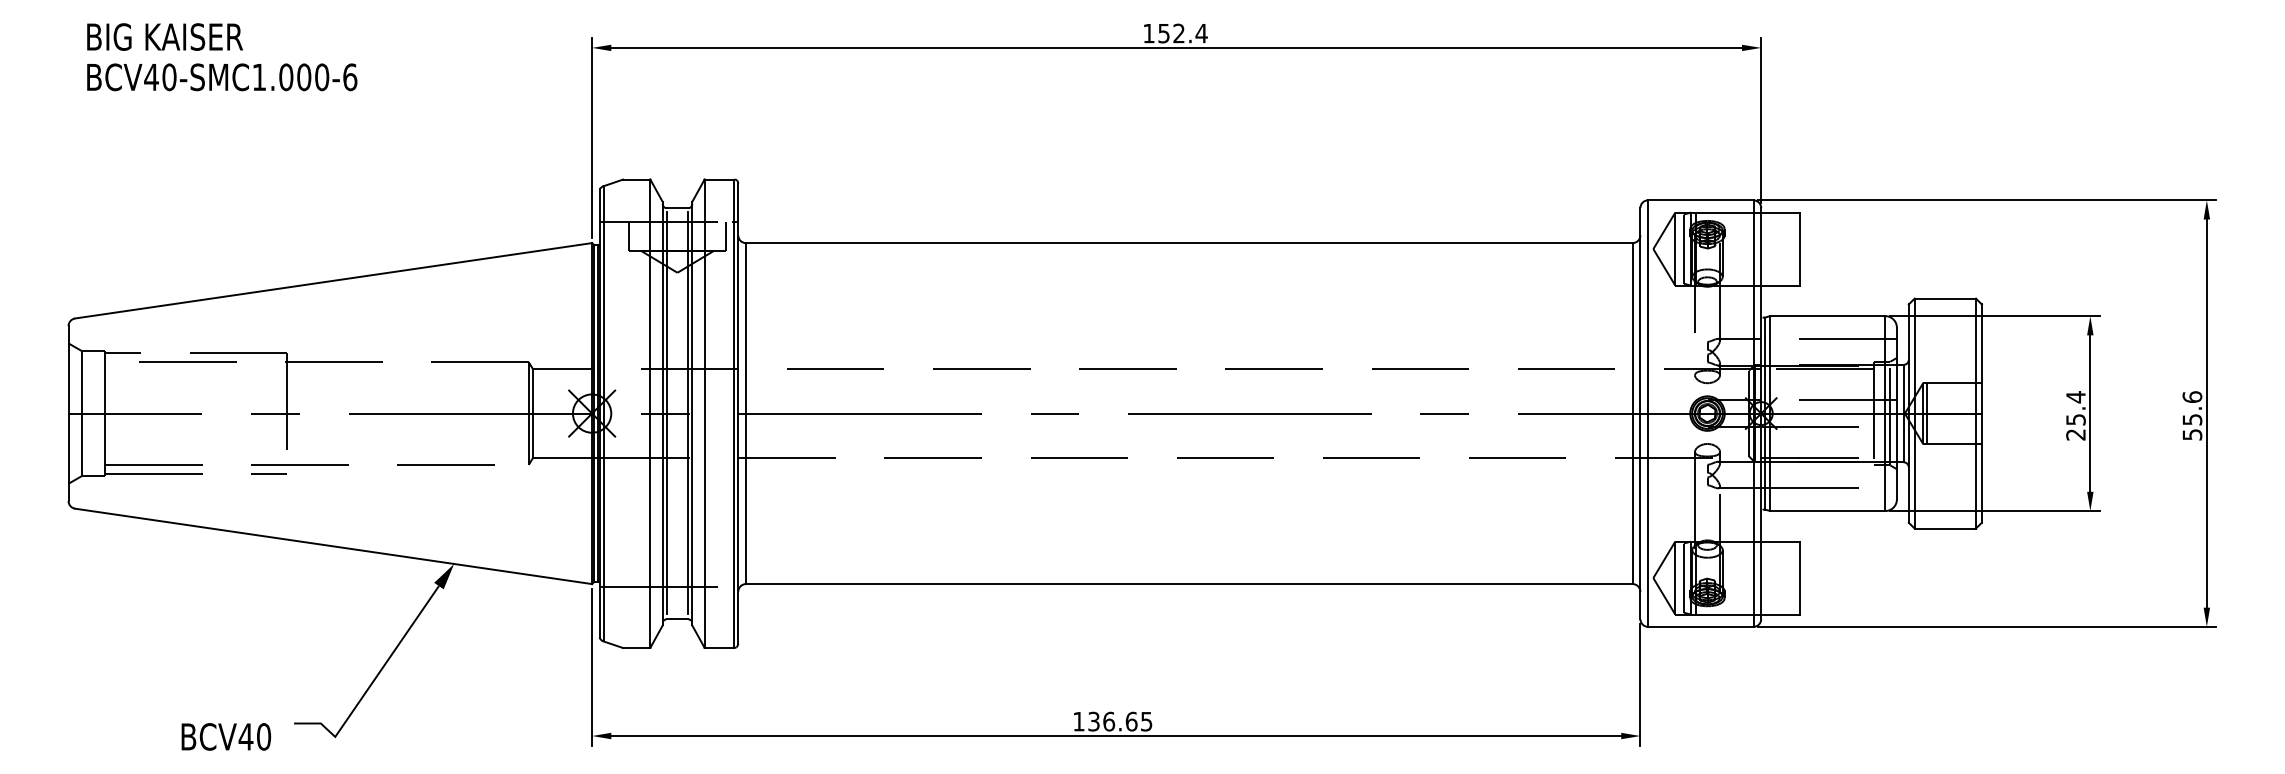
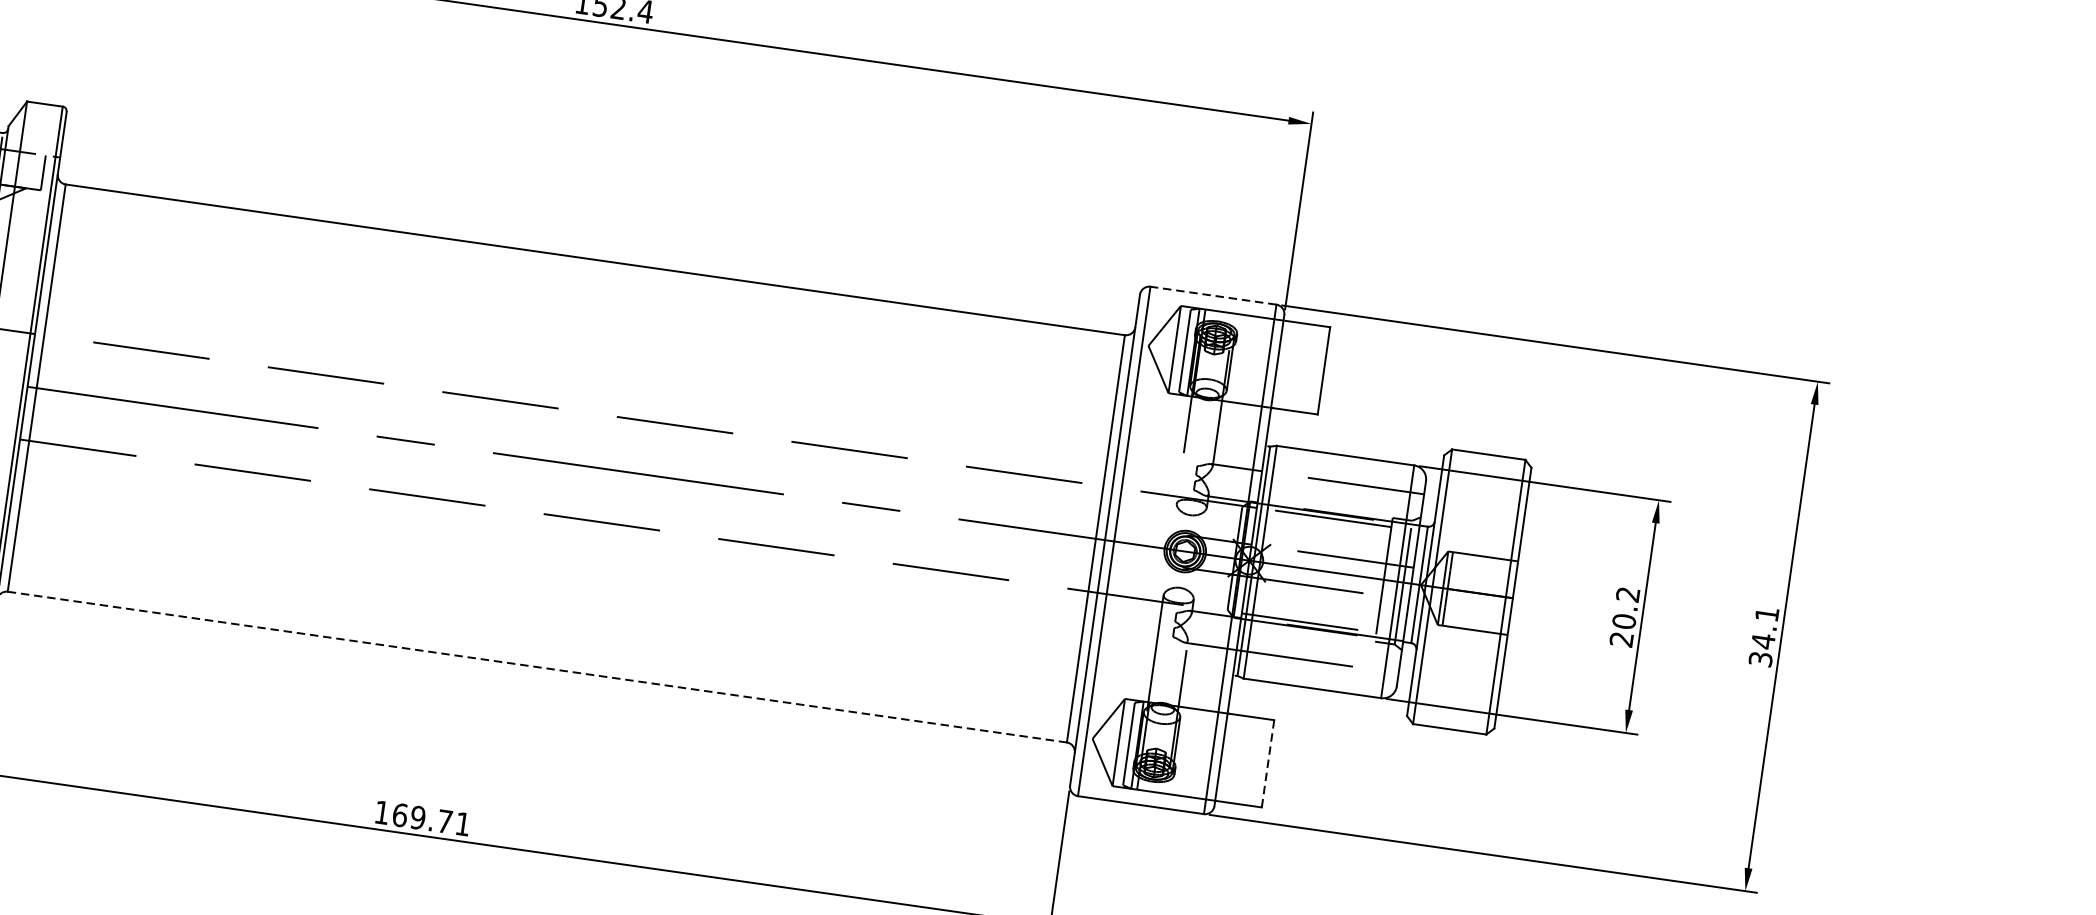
line: (1700, 200) -> (1213, 295), solid -> dashed
text: (2075, 408) -> (1625, 608), 25.4 -> 20.2
text: (2192, 415) -> (1764, 636), 55.6 -> 34.1
line: (1800, 578) -> (1268, 764), solid -> dashed
line: (1189, 584) -> (537, 667), solid -> dashed
text: (1120, 721) -> (431, 819), 136.65 -> 169.71

